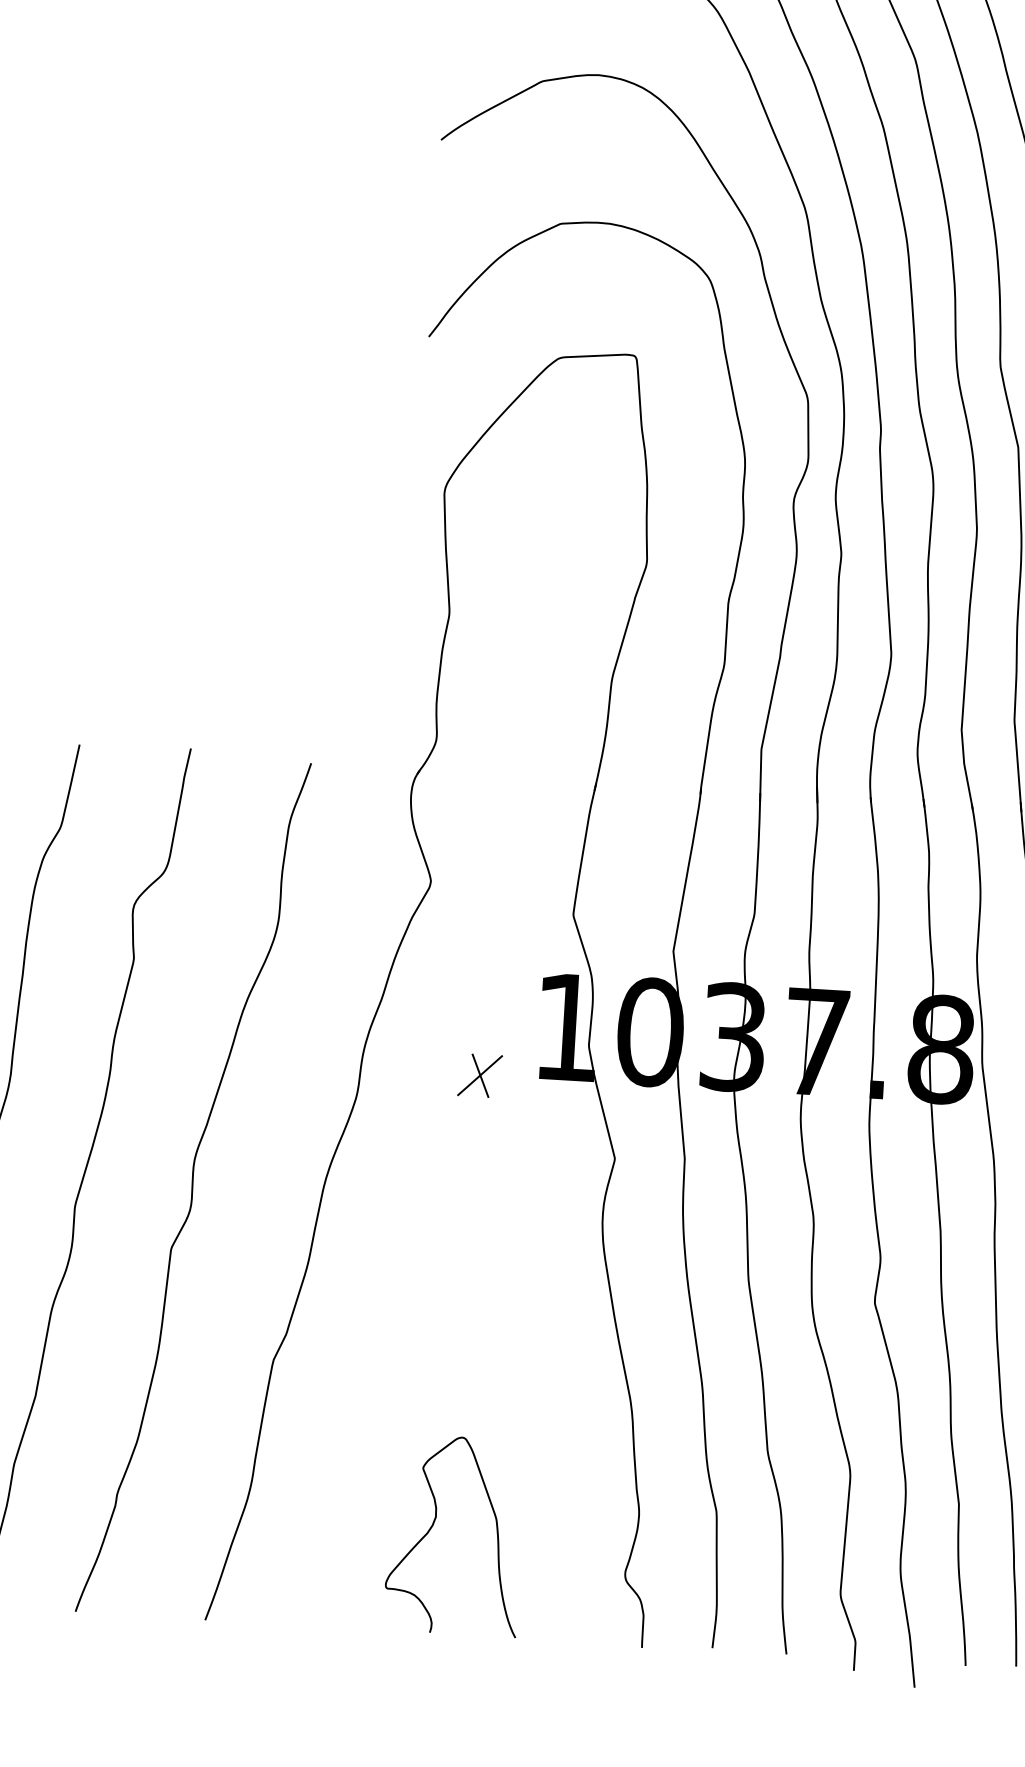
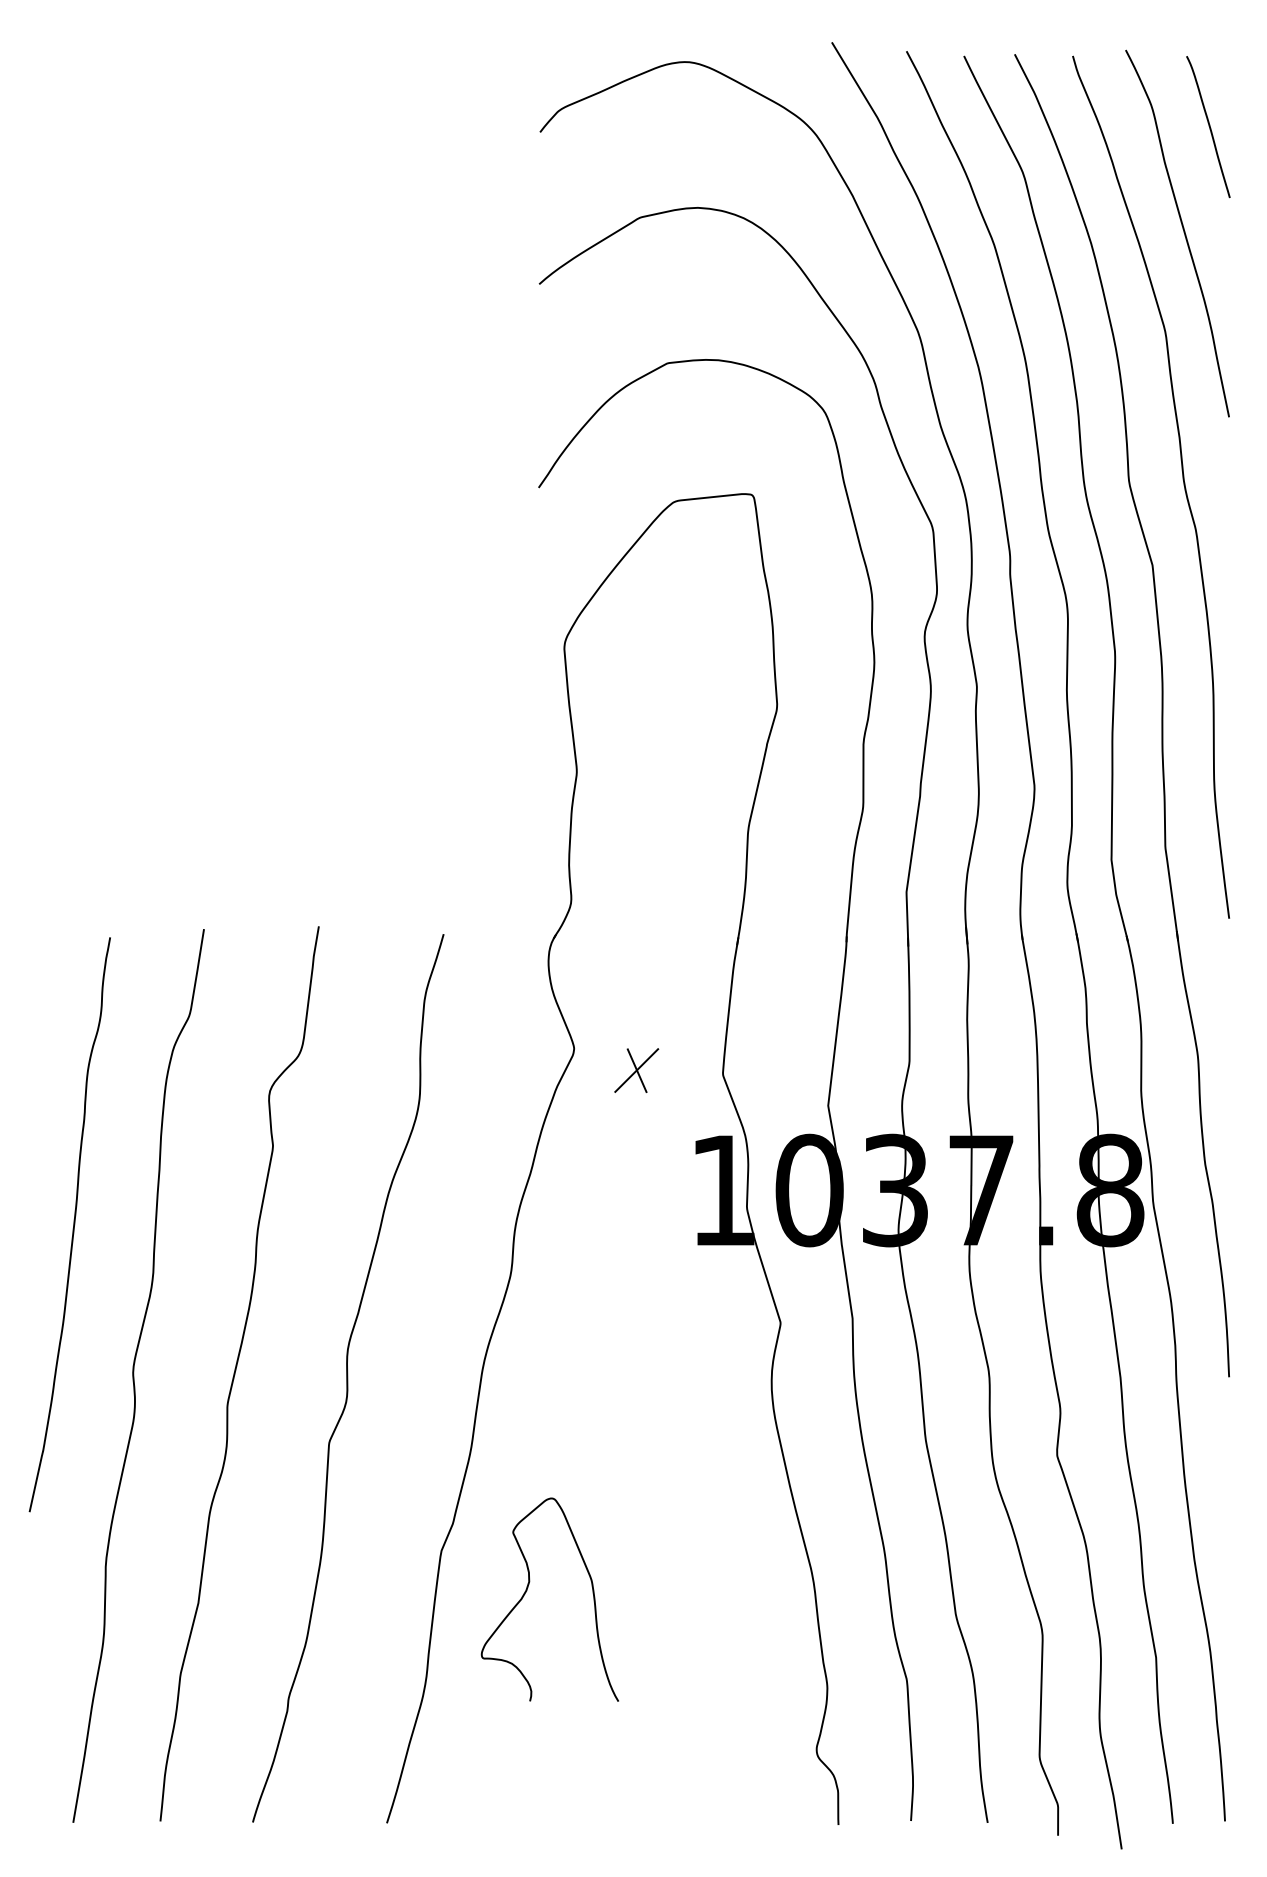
part: (479, 1075) -> (636, 1070), moved
curve: (433, 1525) -> (527, 1590), moved

